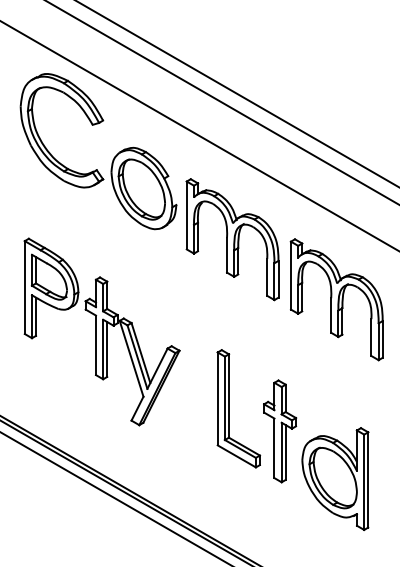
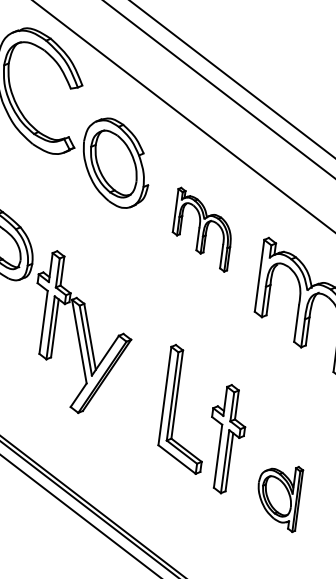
part: (232, 239) -> (202, 229), size x0.6
part: (335, 478) -> (278, 496), size x0.6

